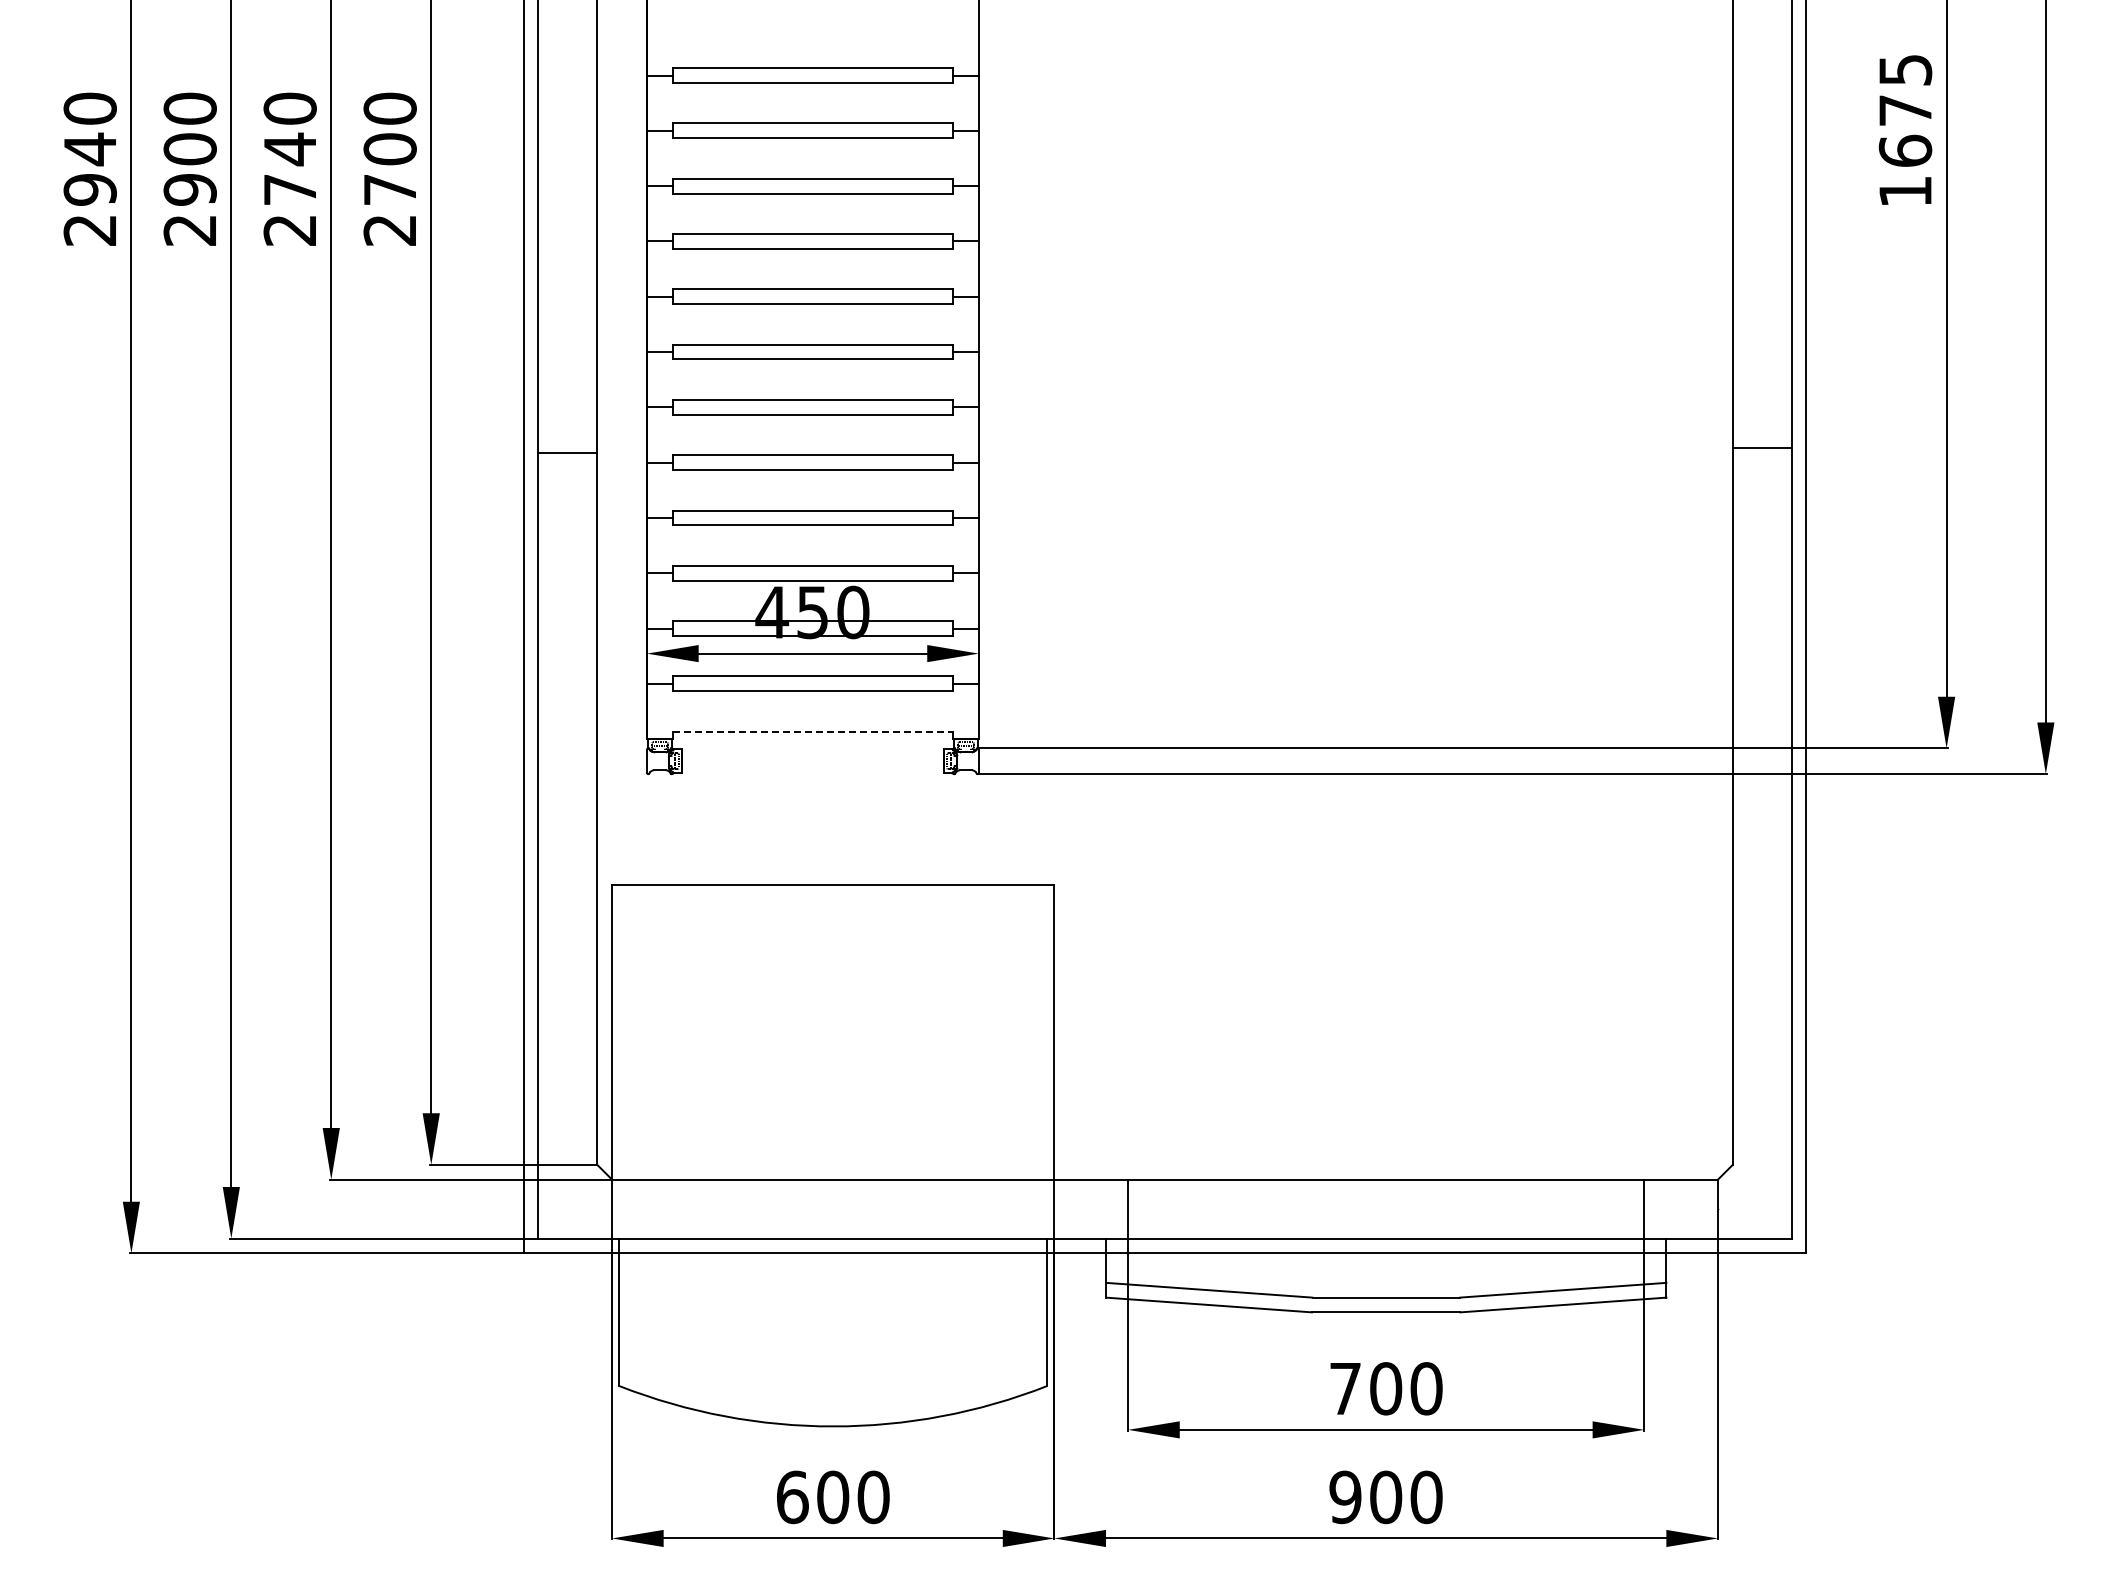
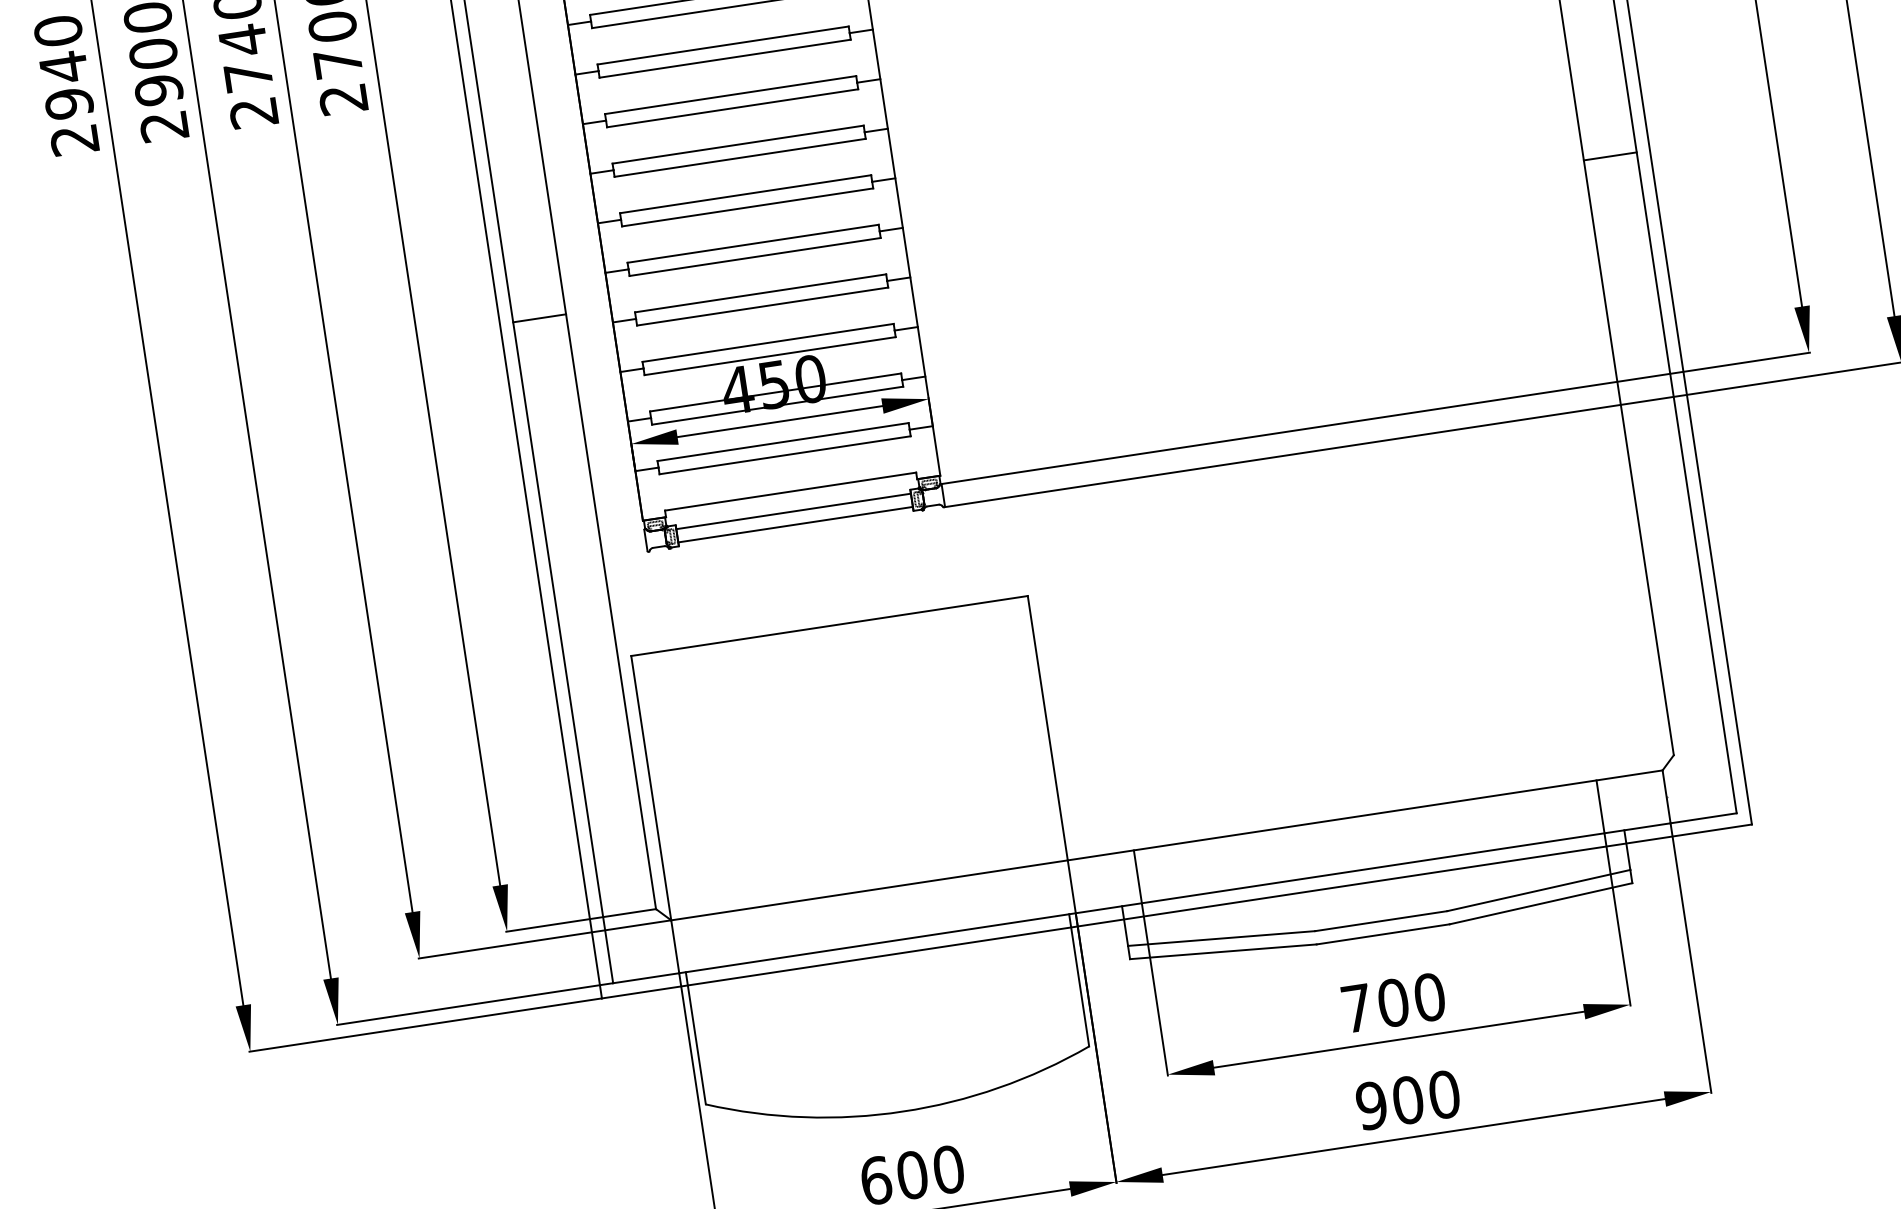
line: (1761, 448) -> (1609, 156), moved
line: (567, 453) -> (539, 318), moved
line: (813, 731) -> (791, 491), dashed -> solid
line: (812, 753) -> (793, 511), added
line: (812, 768) -> (795, 524), added

